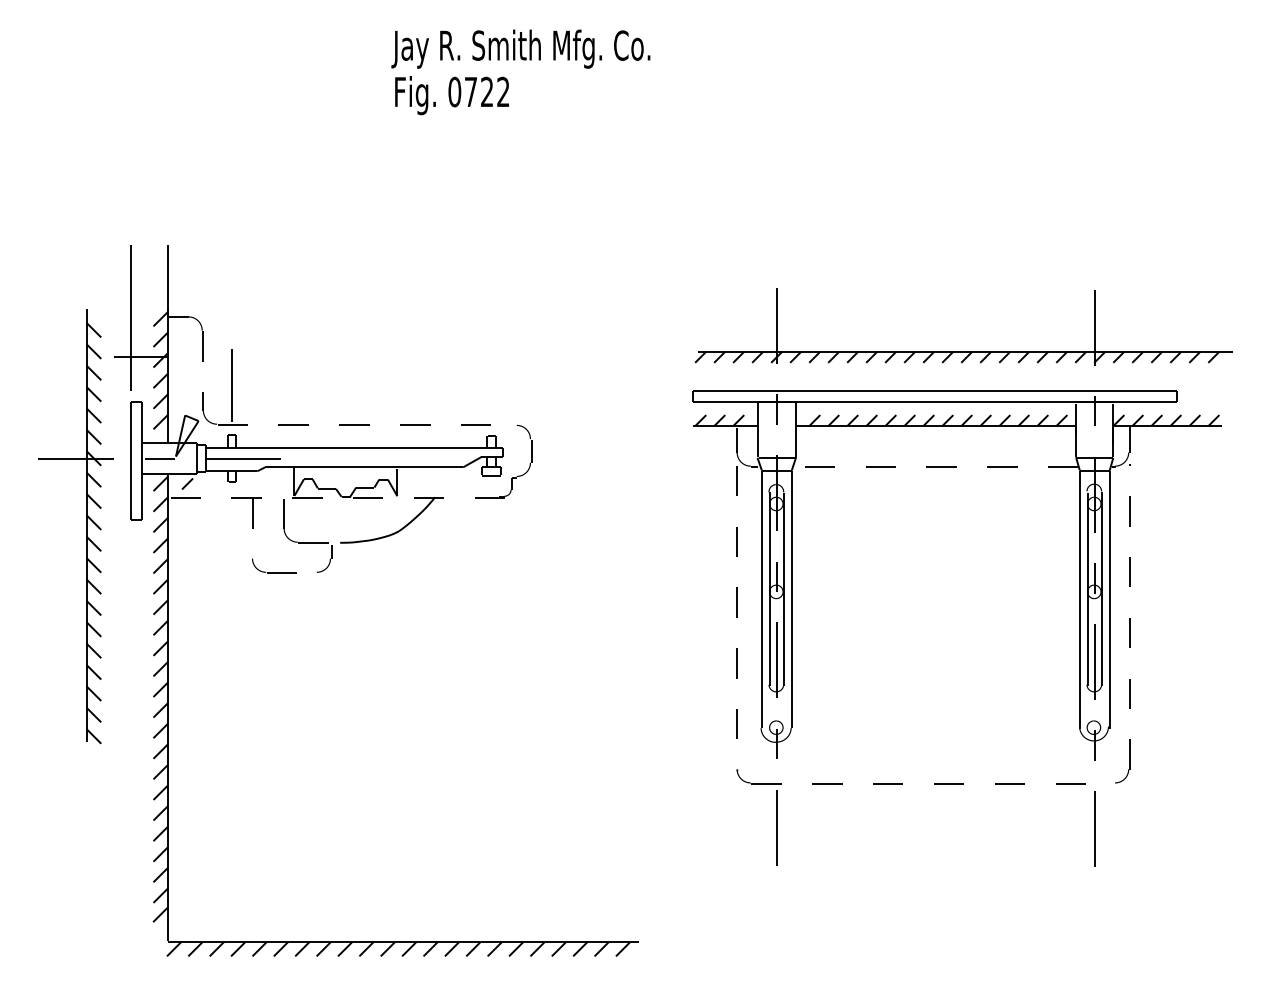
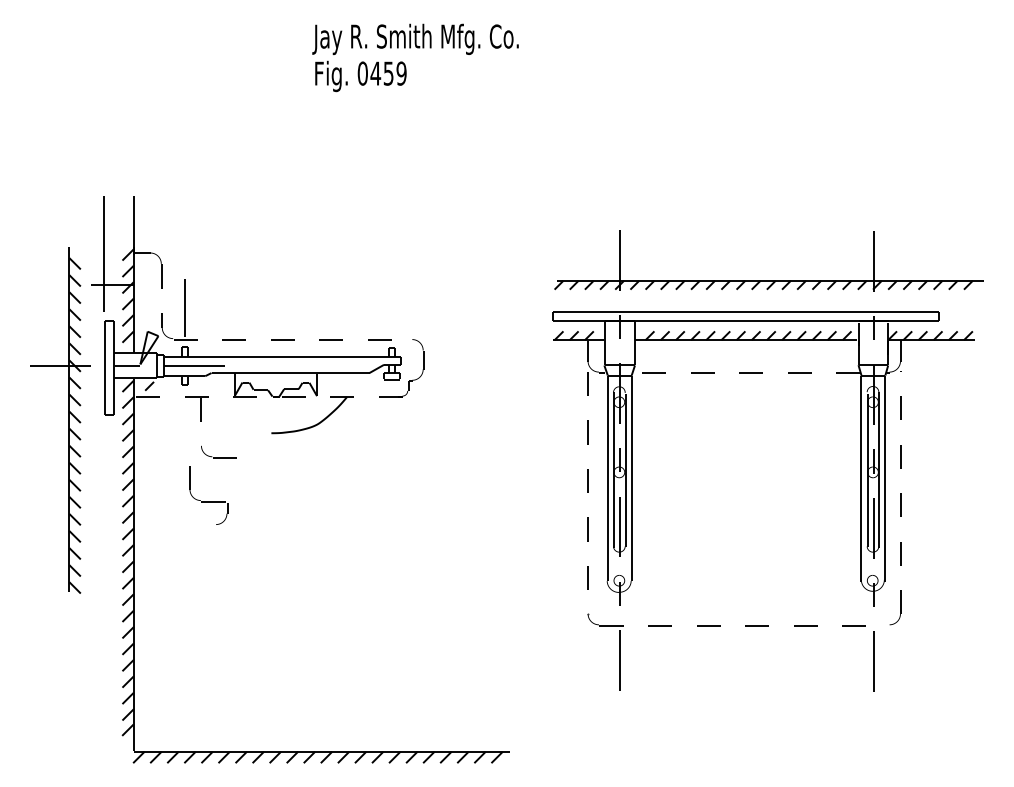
text: (486, 91) -> (388, 73), 0722 -> 0459
part: (307, 542) -> (208, 500), moved

